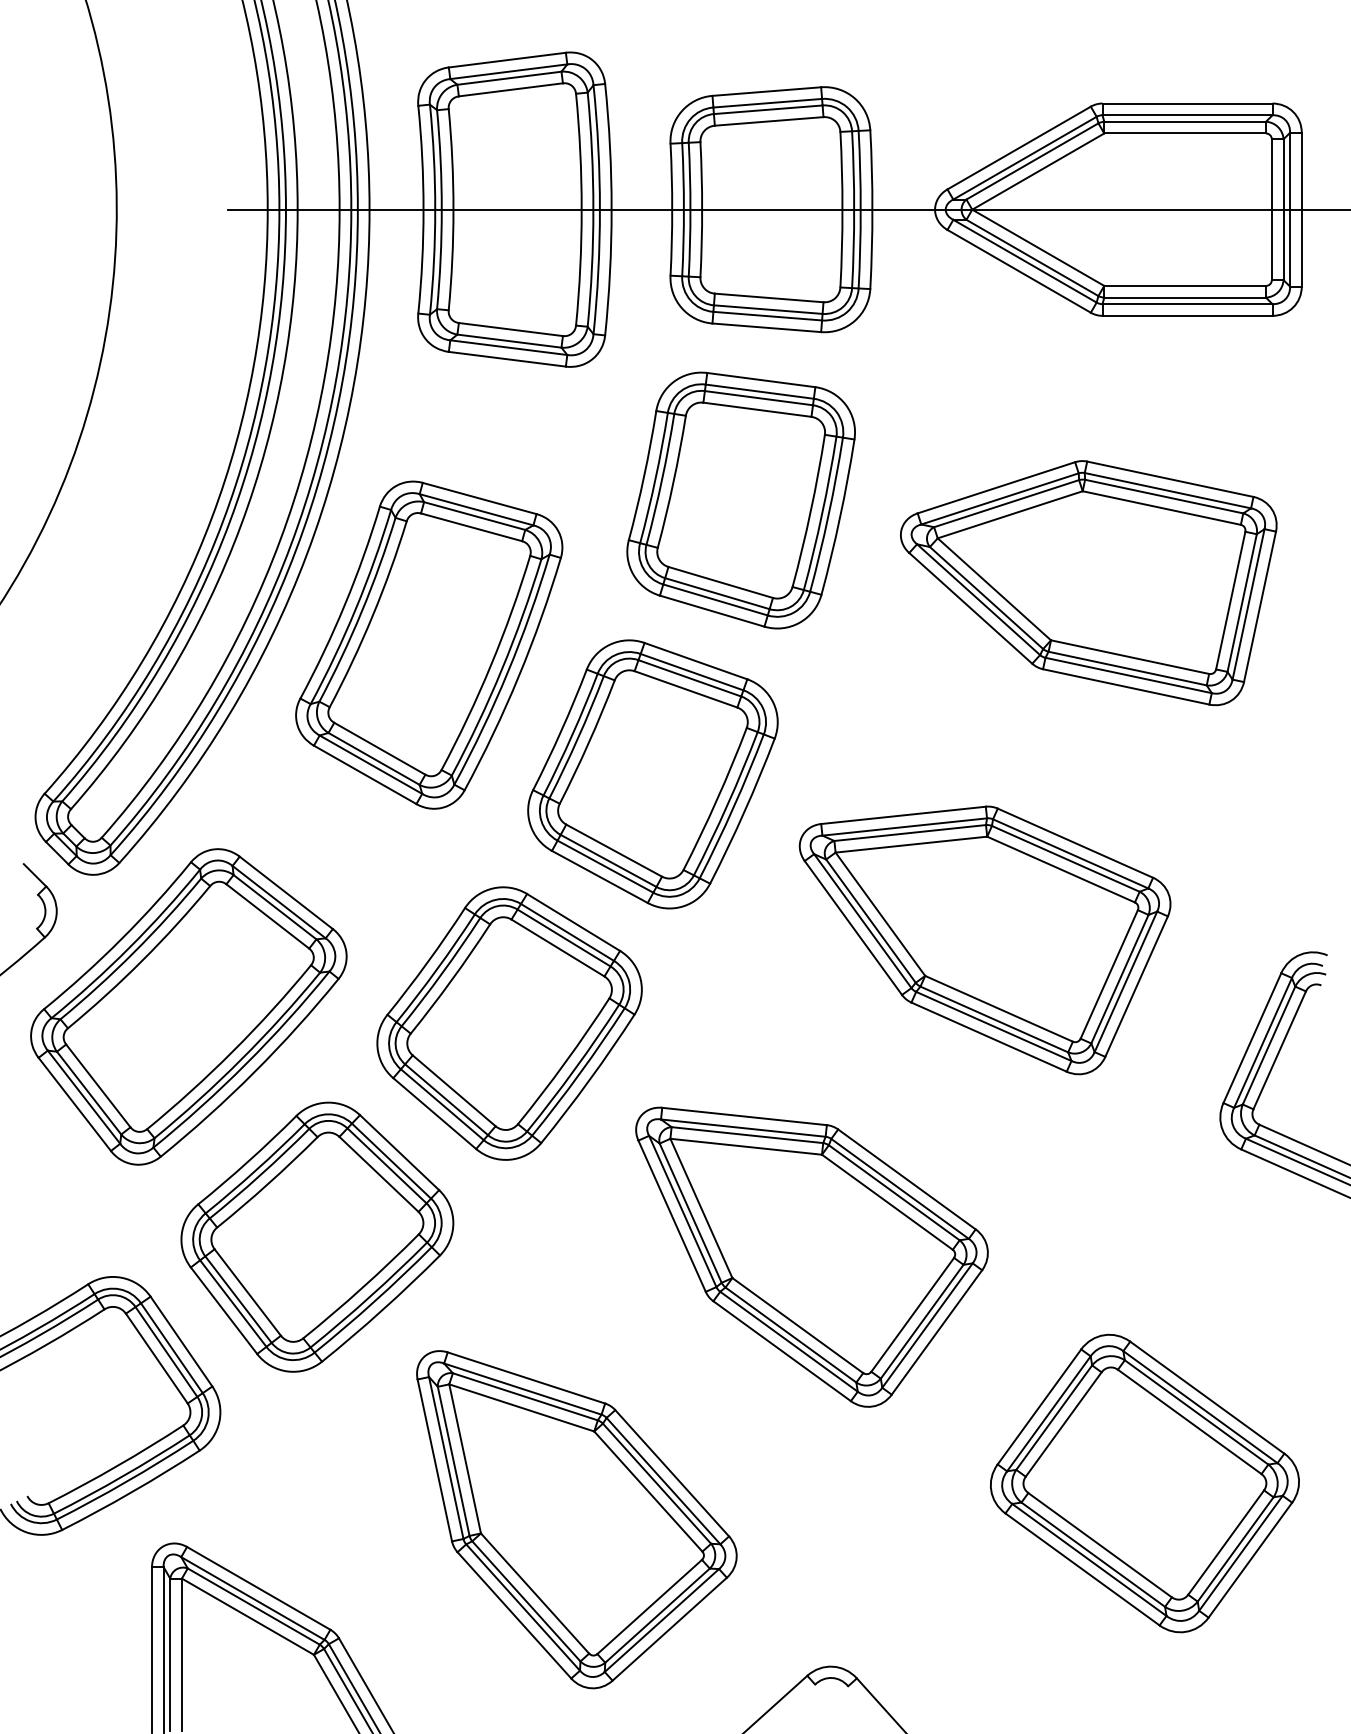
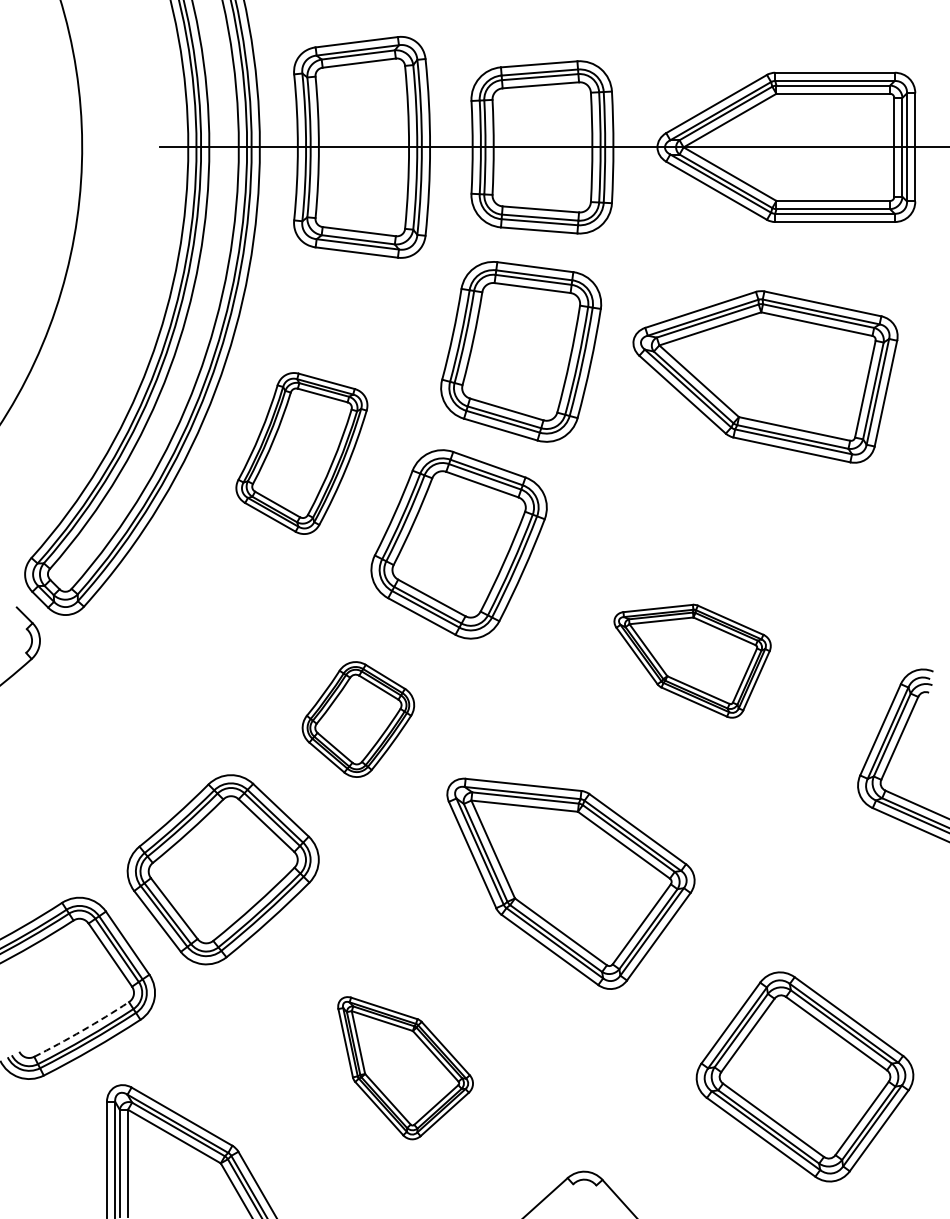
part: (1088, 582) -> (765, 376), moved
part: (428, 645) -> (301, 453), size x0.7
part: (984, 940) -> (692, 661), size x0.6
part: (188, 1006) -> (132, 707), removed
part: (509, 1023) -> (358, 719), size x0.6
arc: (117, 1465) -> (82, 1030), solid -> dashed
part: (1144, 1482) -> (804, 1076), moved
part: (576, 1518) -> (405, 1067), size x0.6

